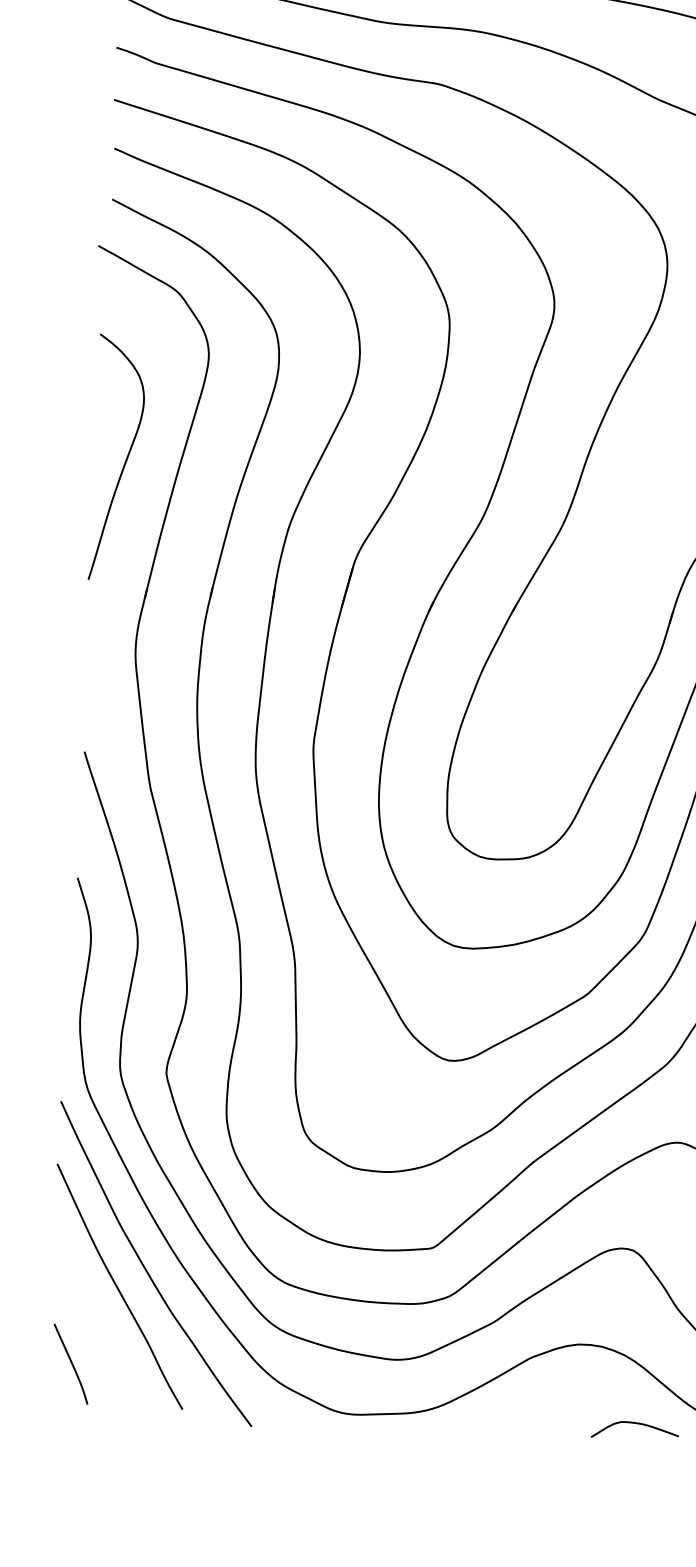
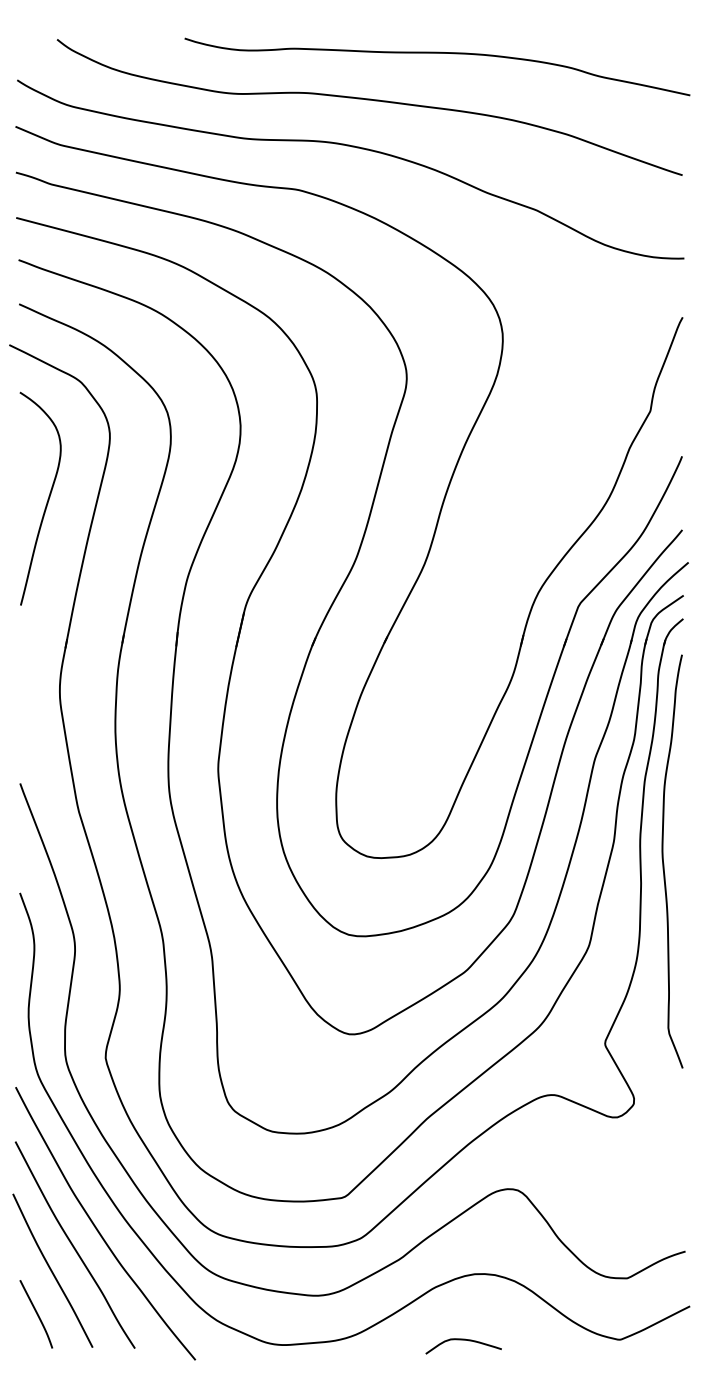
curve: (125, 459) -> (47, 499), moved
curve: (92, 1314) -> (52, 1270), added
curve: (635, 1424) -> (463, 1340), moved

